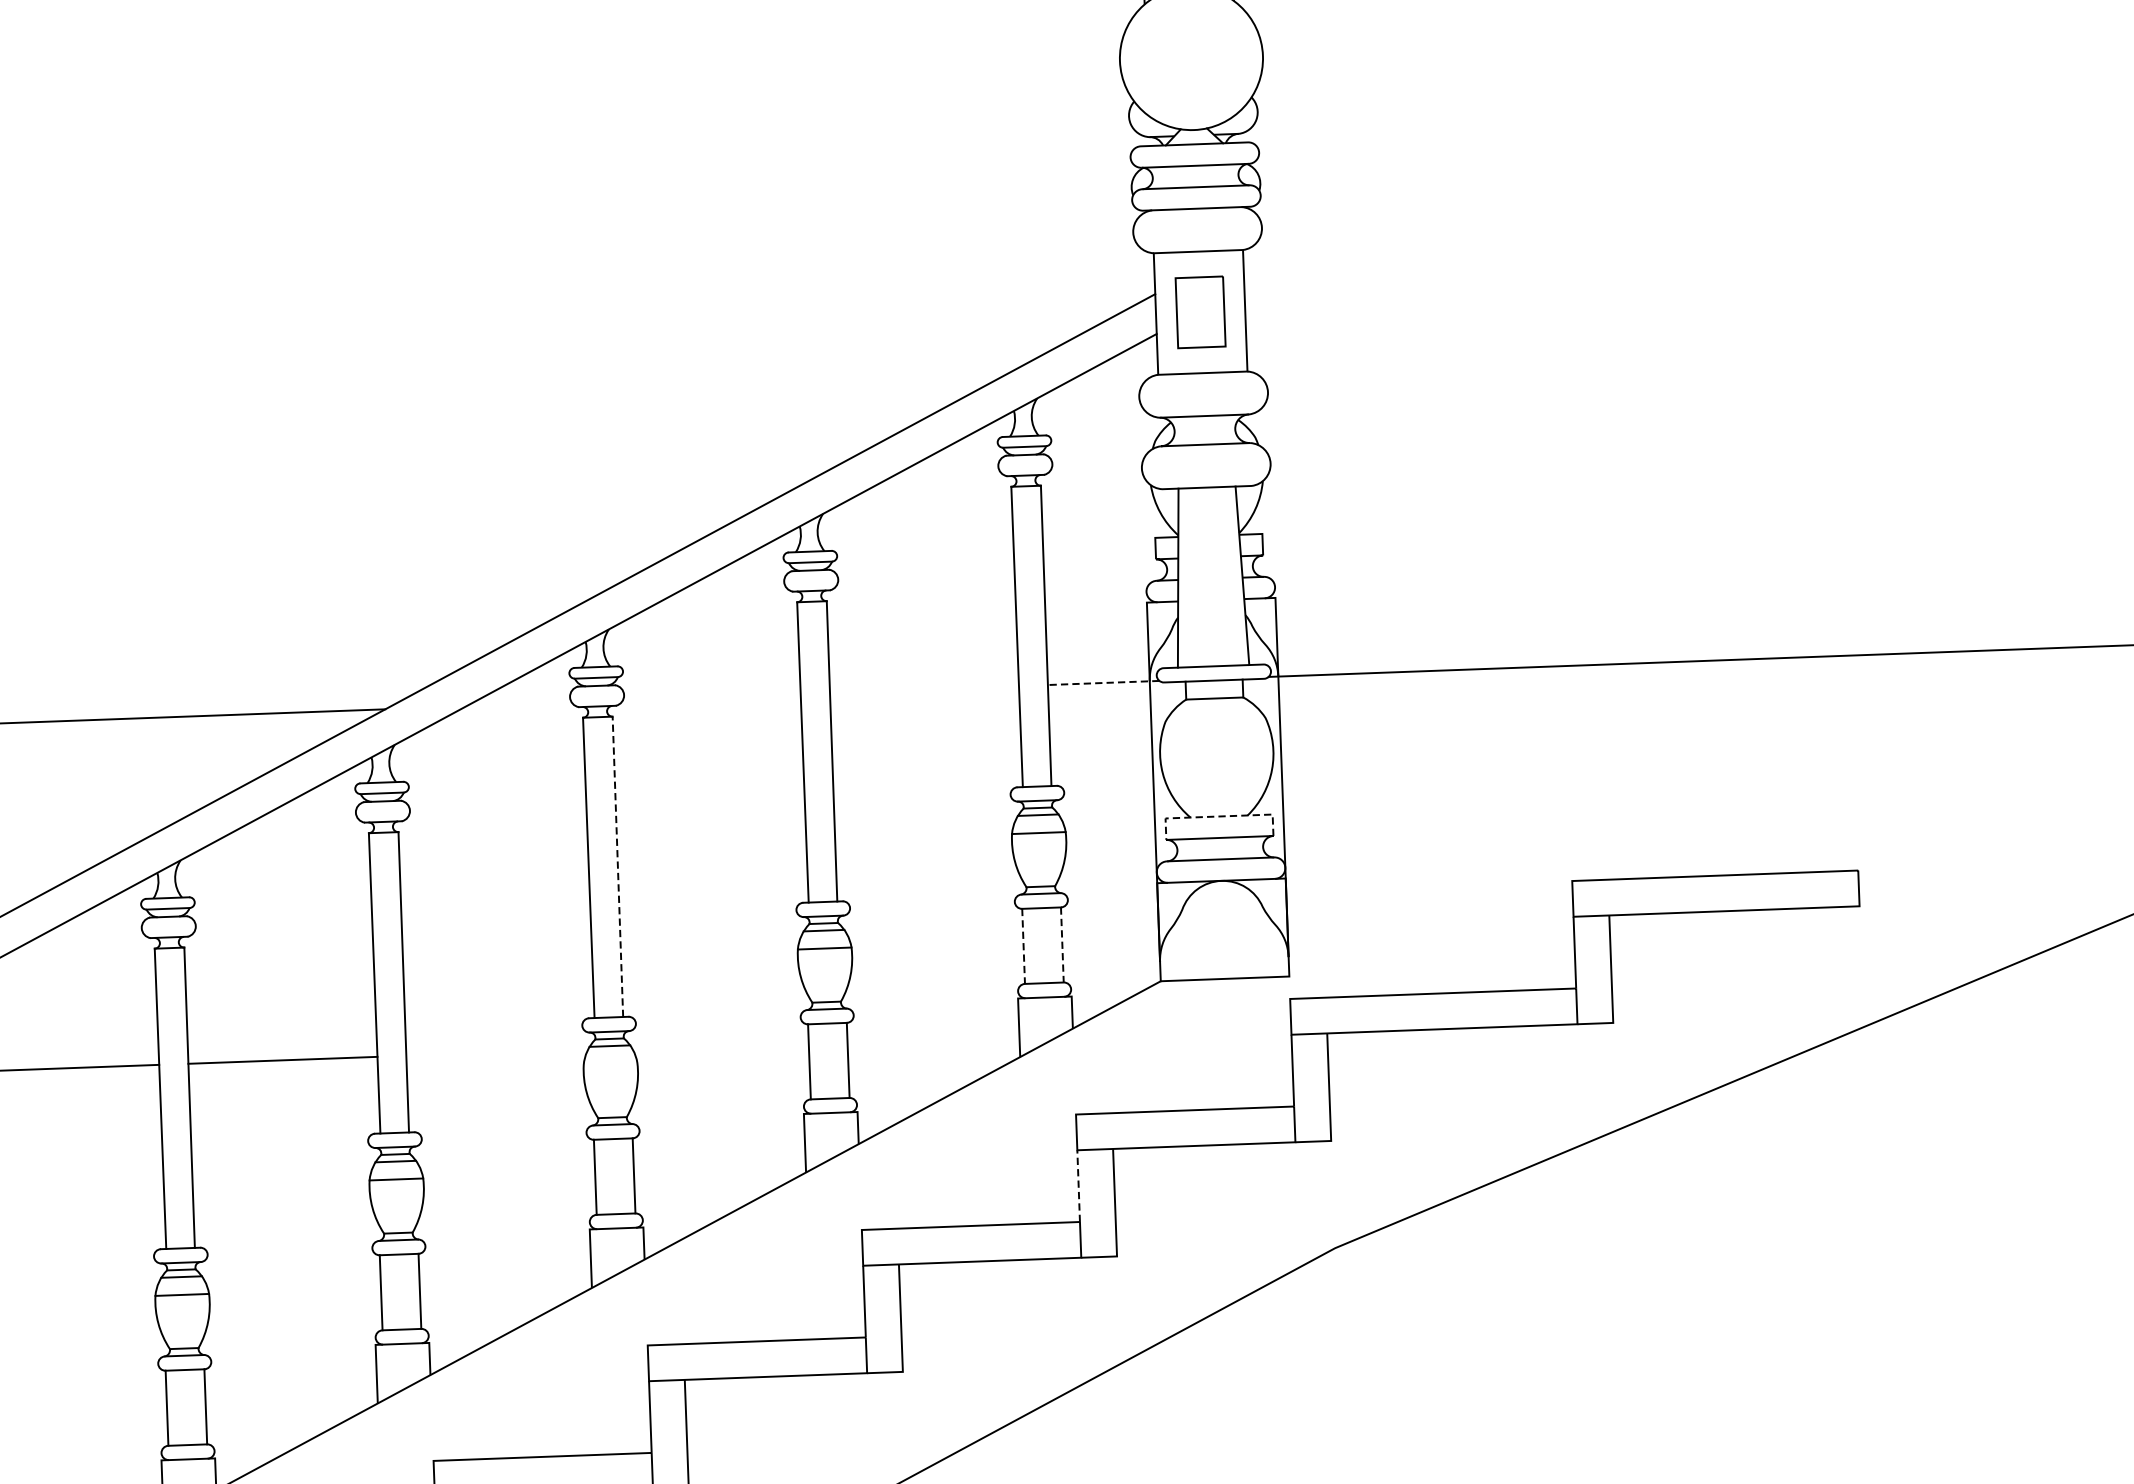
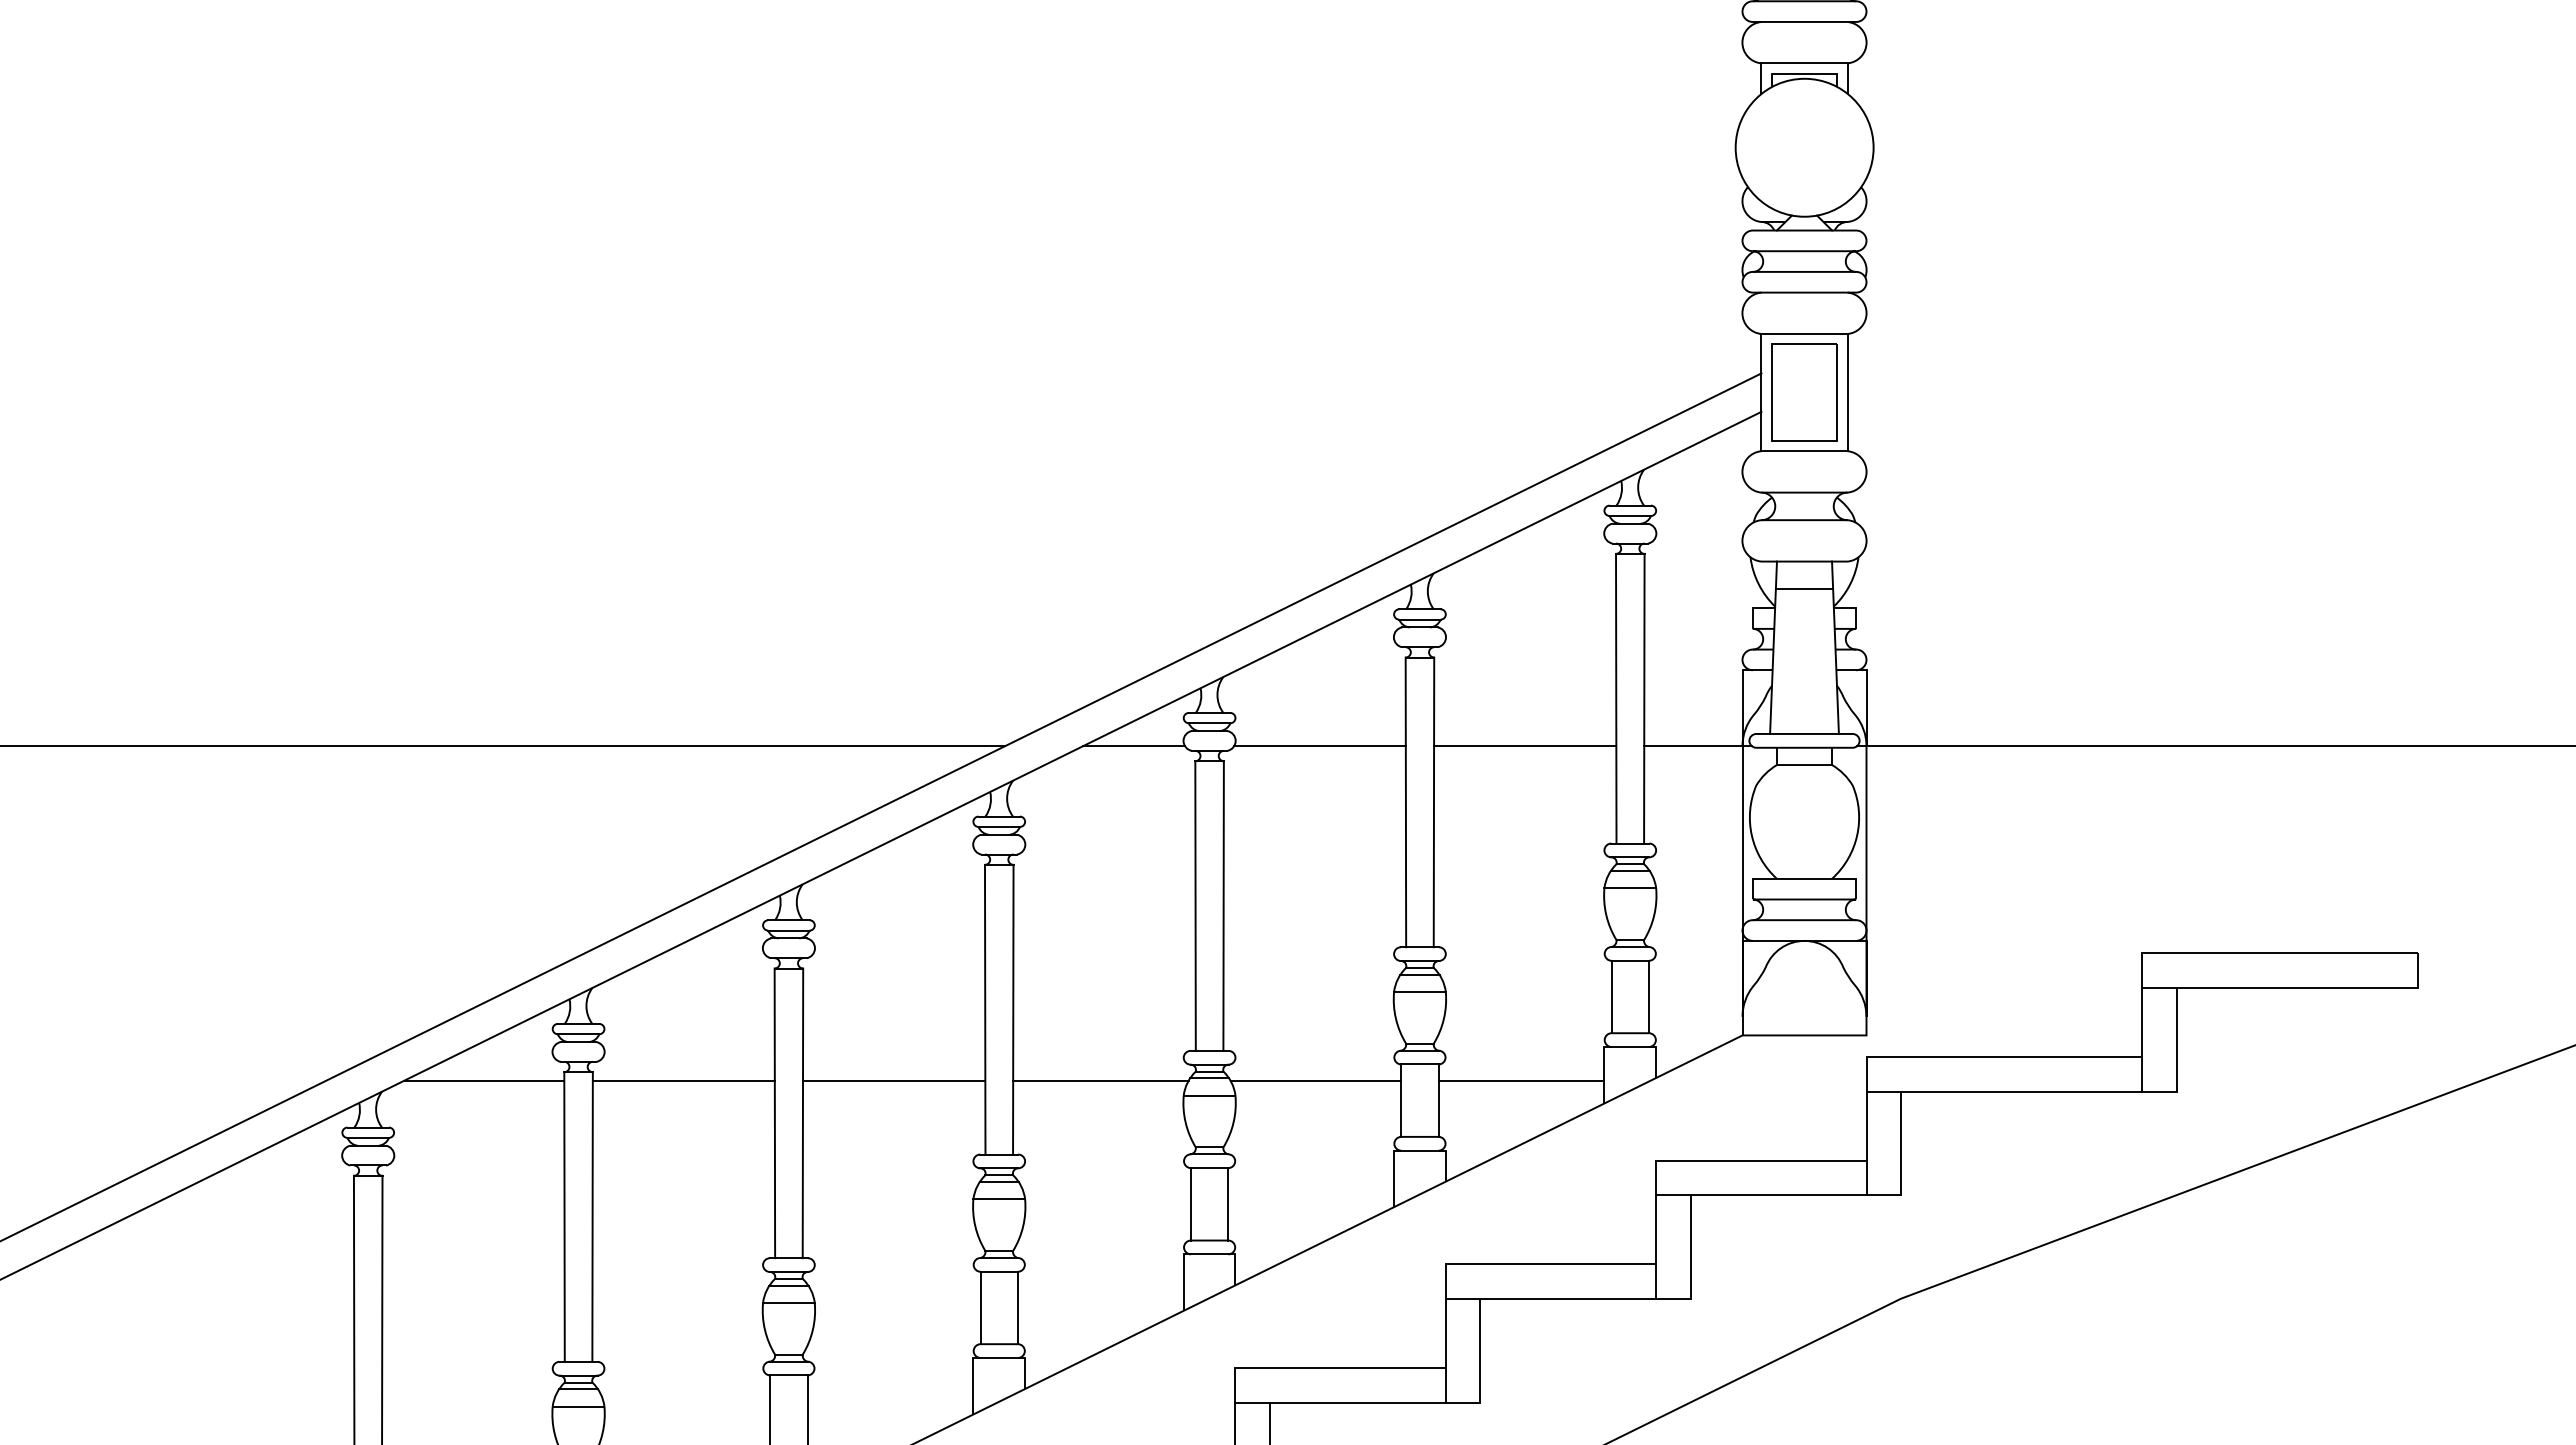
part: (1200, 312) -> (1804, 392), size x1.43
line: (1208, 516) -> (1804, 589), added
line: (1104, 683) -> (1698, 746), dashed -> solid
line: (924, 689) -> (1525, 746), added
line: (711, 697) -> (1319, 746), added
line: (518, 704) -> (1133, 746), added
line: (1219, 816) -> (1804, 878), dashed -> solid
line: (617, 867) -> (1223, 906), dashed -> solid
line: (1061, 945) -> (1648, 997), dashed -> solid
line: (1023, 946) -> (1611, 997), dashed -> solid
line: (933, 1036) -> (1521, 1080), added
line: (719, 1044) -> (1315, 1080), added
line: (496, 1052) -> (1100, 1080), added
line: (610, 1063) -> (1209, 1095), added
line: (1078, 1185) -> (1656, 1229), dashed -> solid

